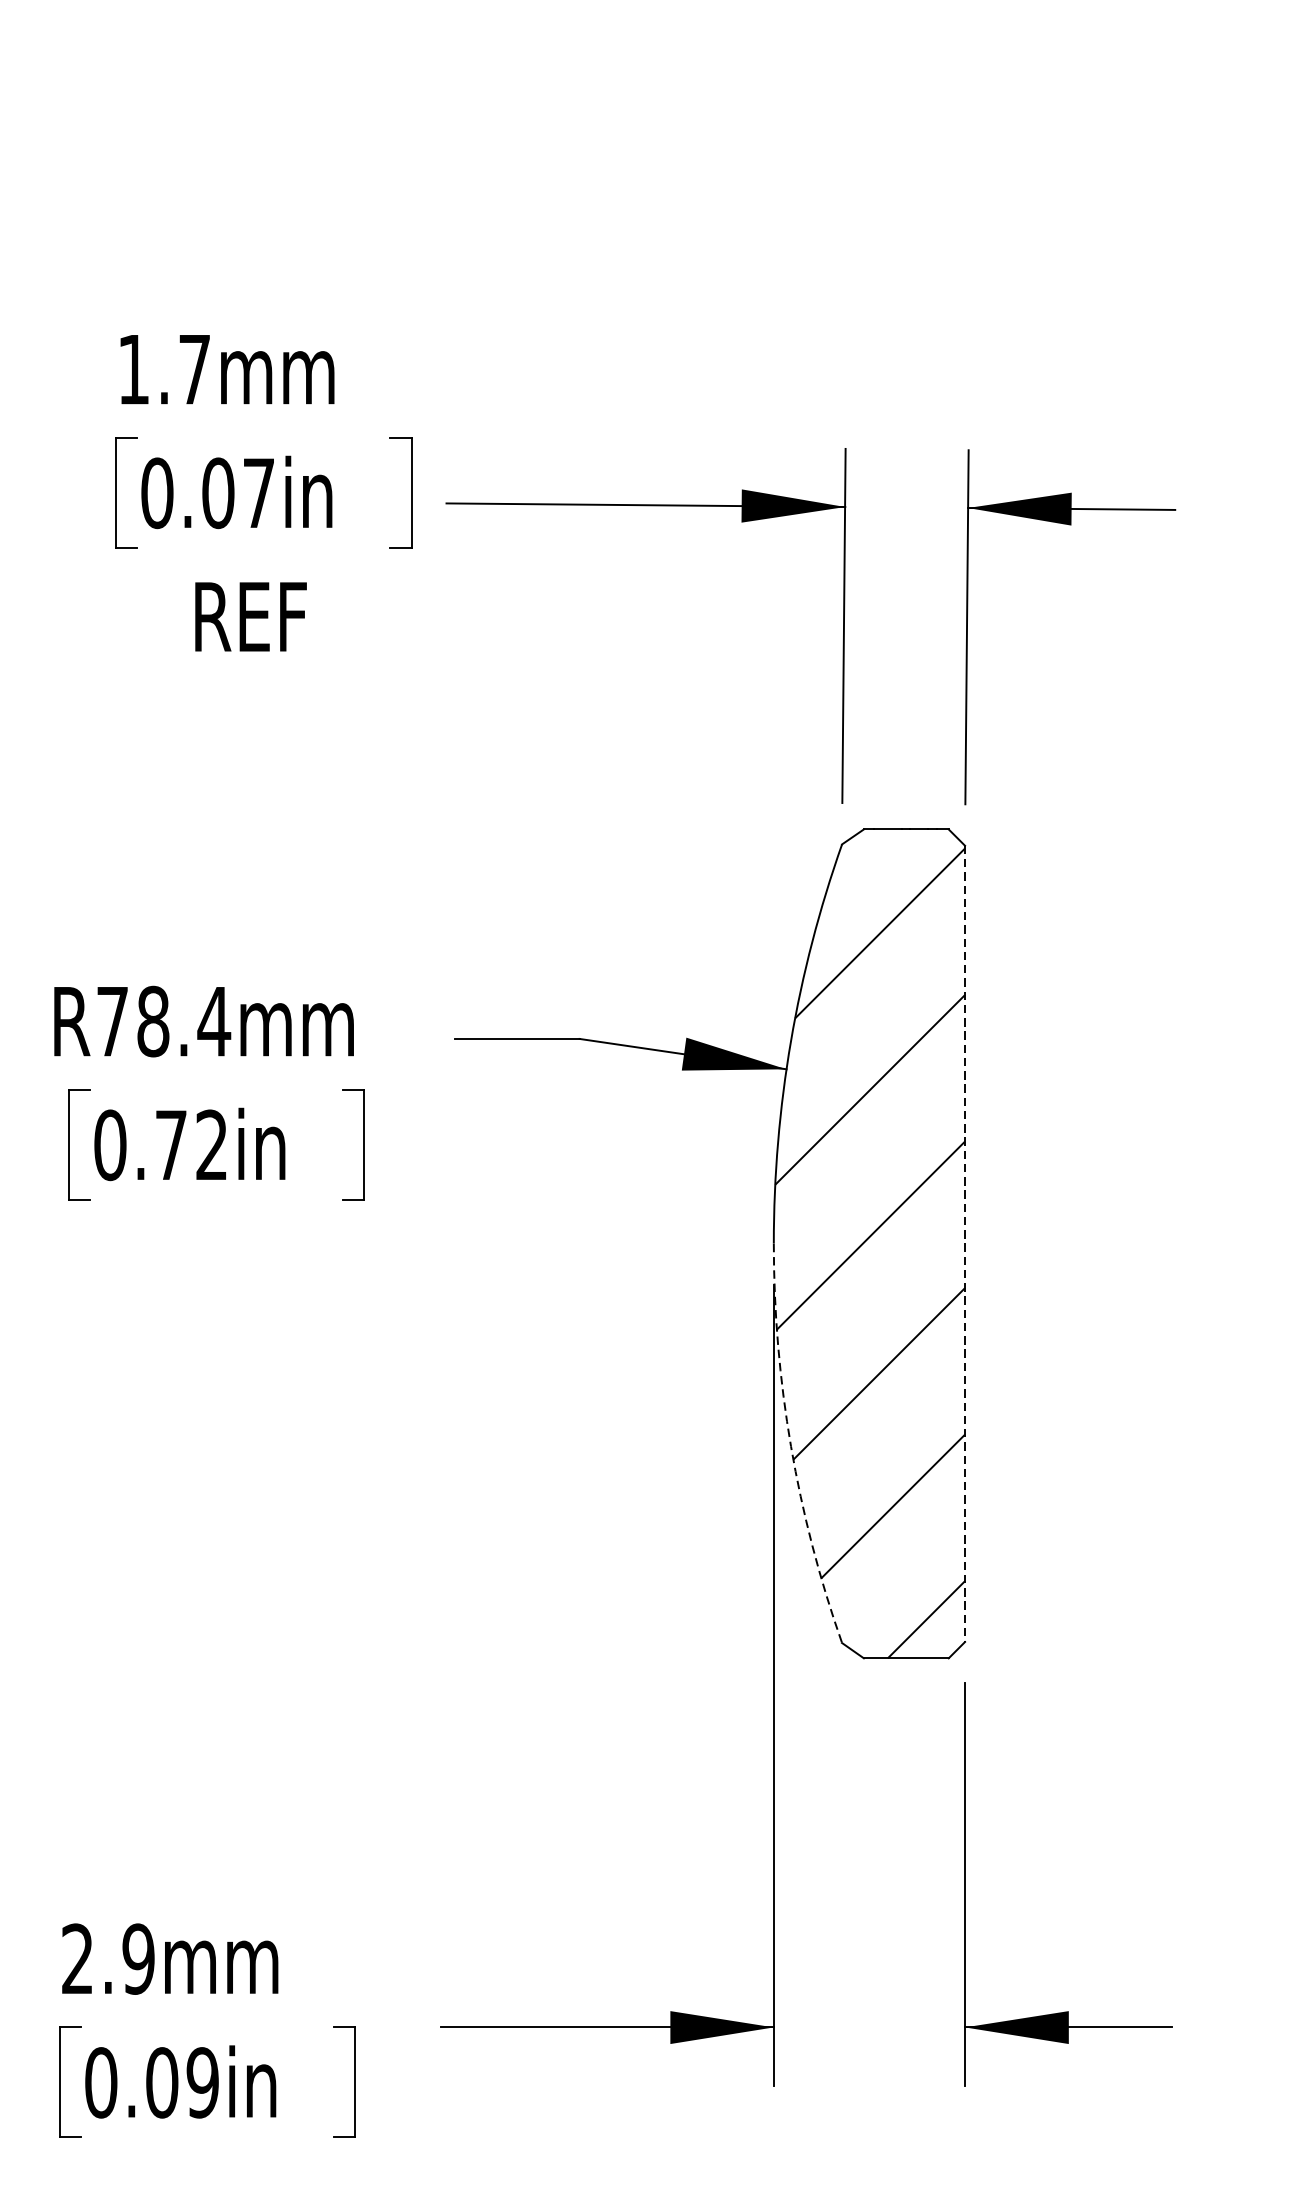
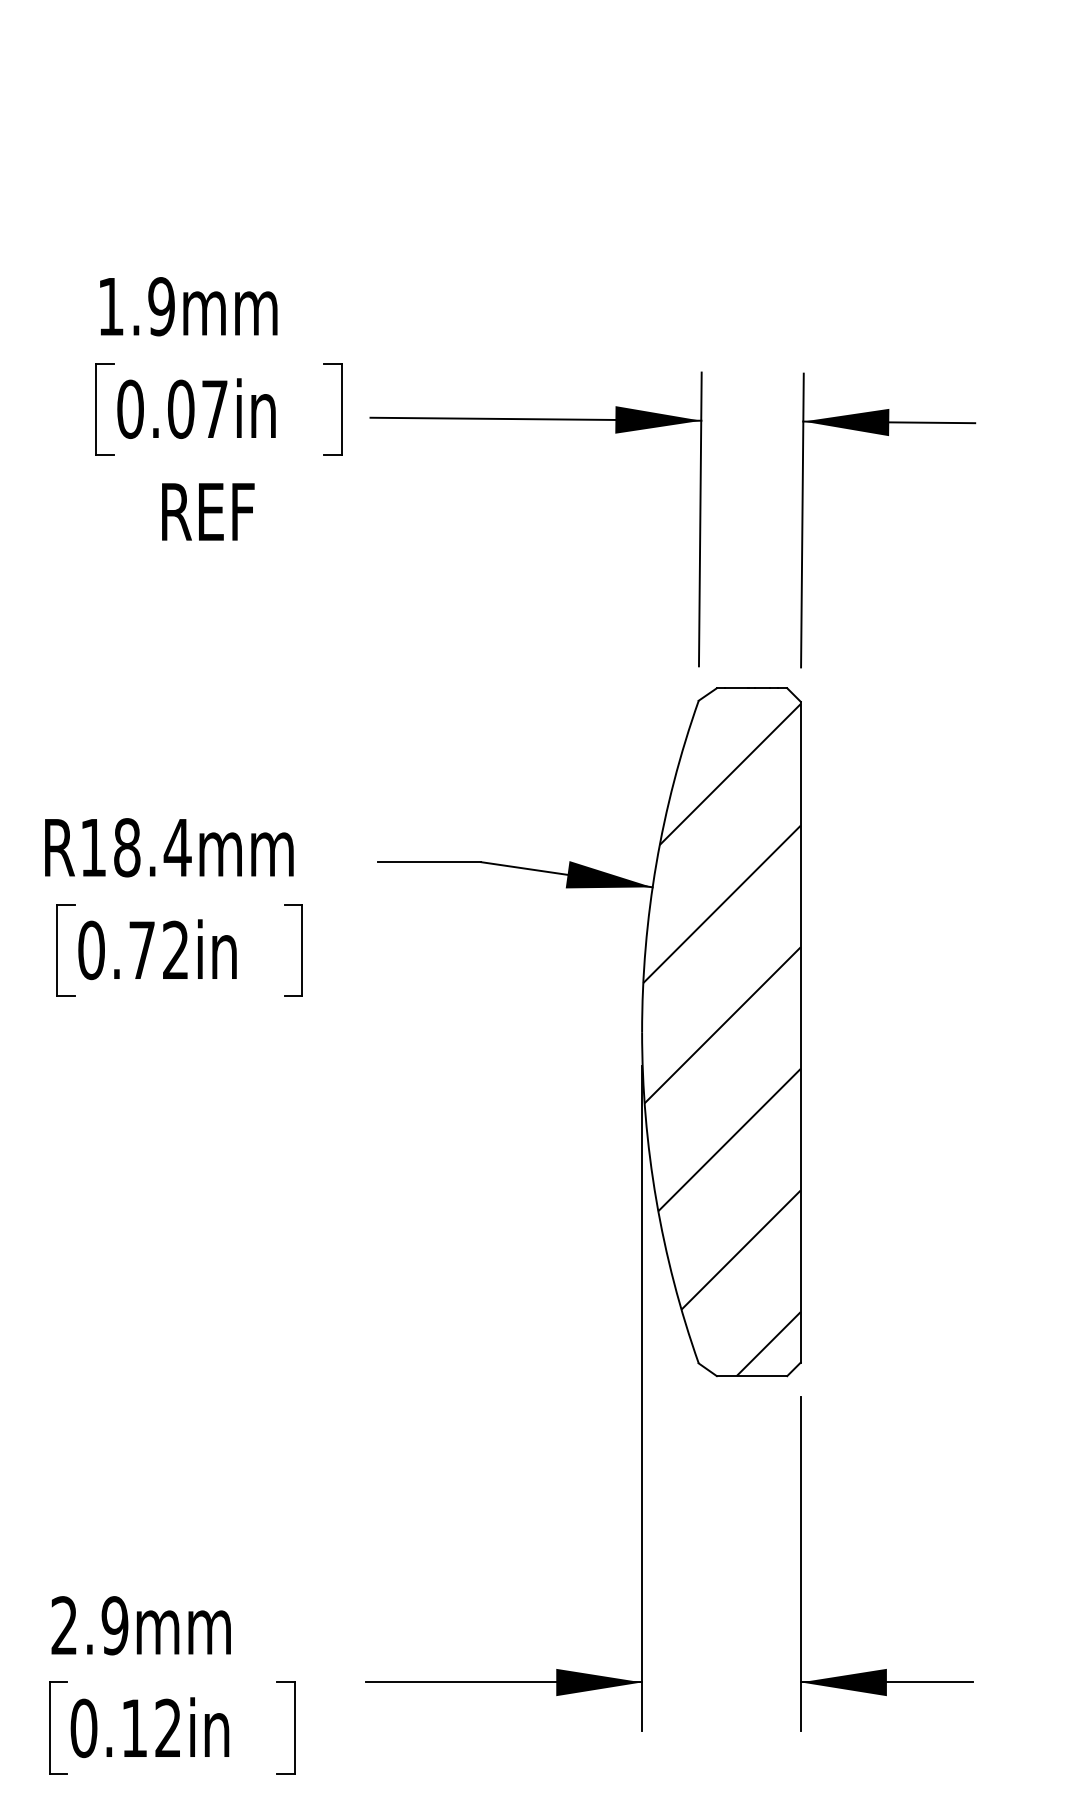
text: (194, 369) -> (161, 306), 1.7mm -> 1.9mm
text: (112, 1021) -> (93, 847), R78.4mm -> R18.4mm
line: (964, 1244) -> (800, 1032), dashed -> solid
arc: (791, 1446) -> (656, 1200), dashed -> solid
text: (182, 2082) -> (151, 1728), 0.09in -> 0.12in

